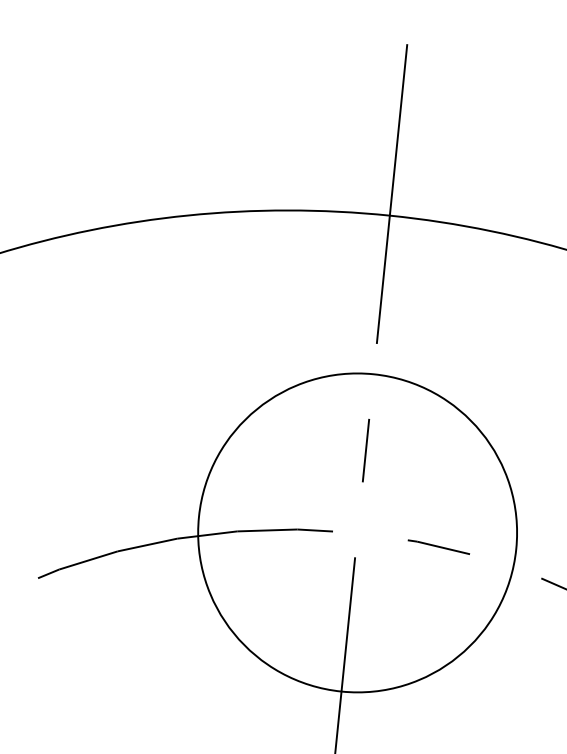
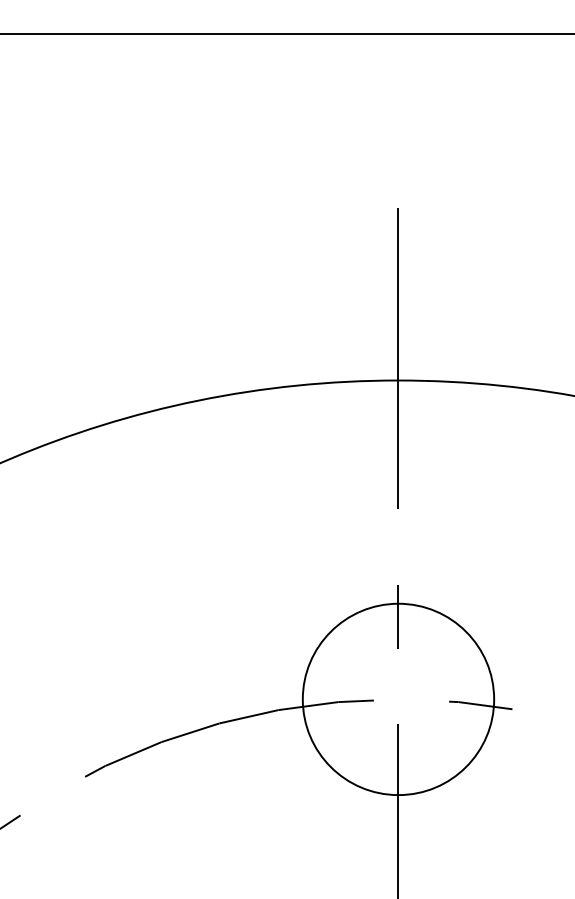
circle: (357, 532) -> (398, 698), size x0.6

